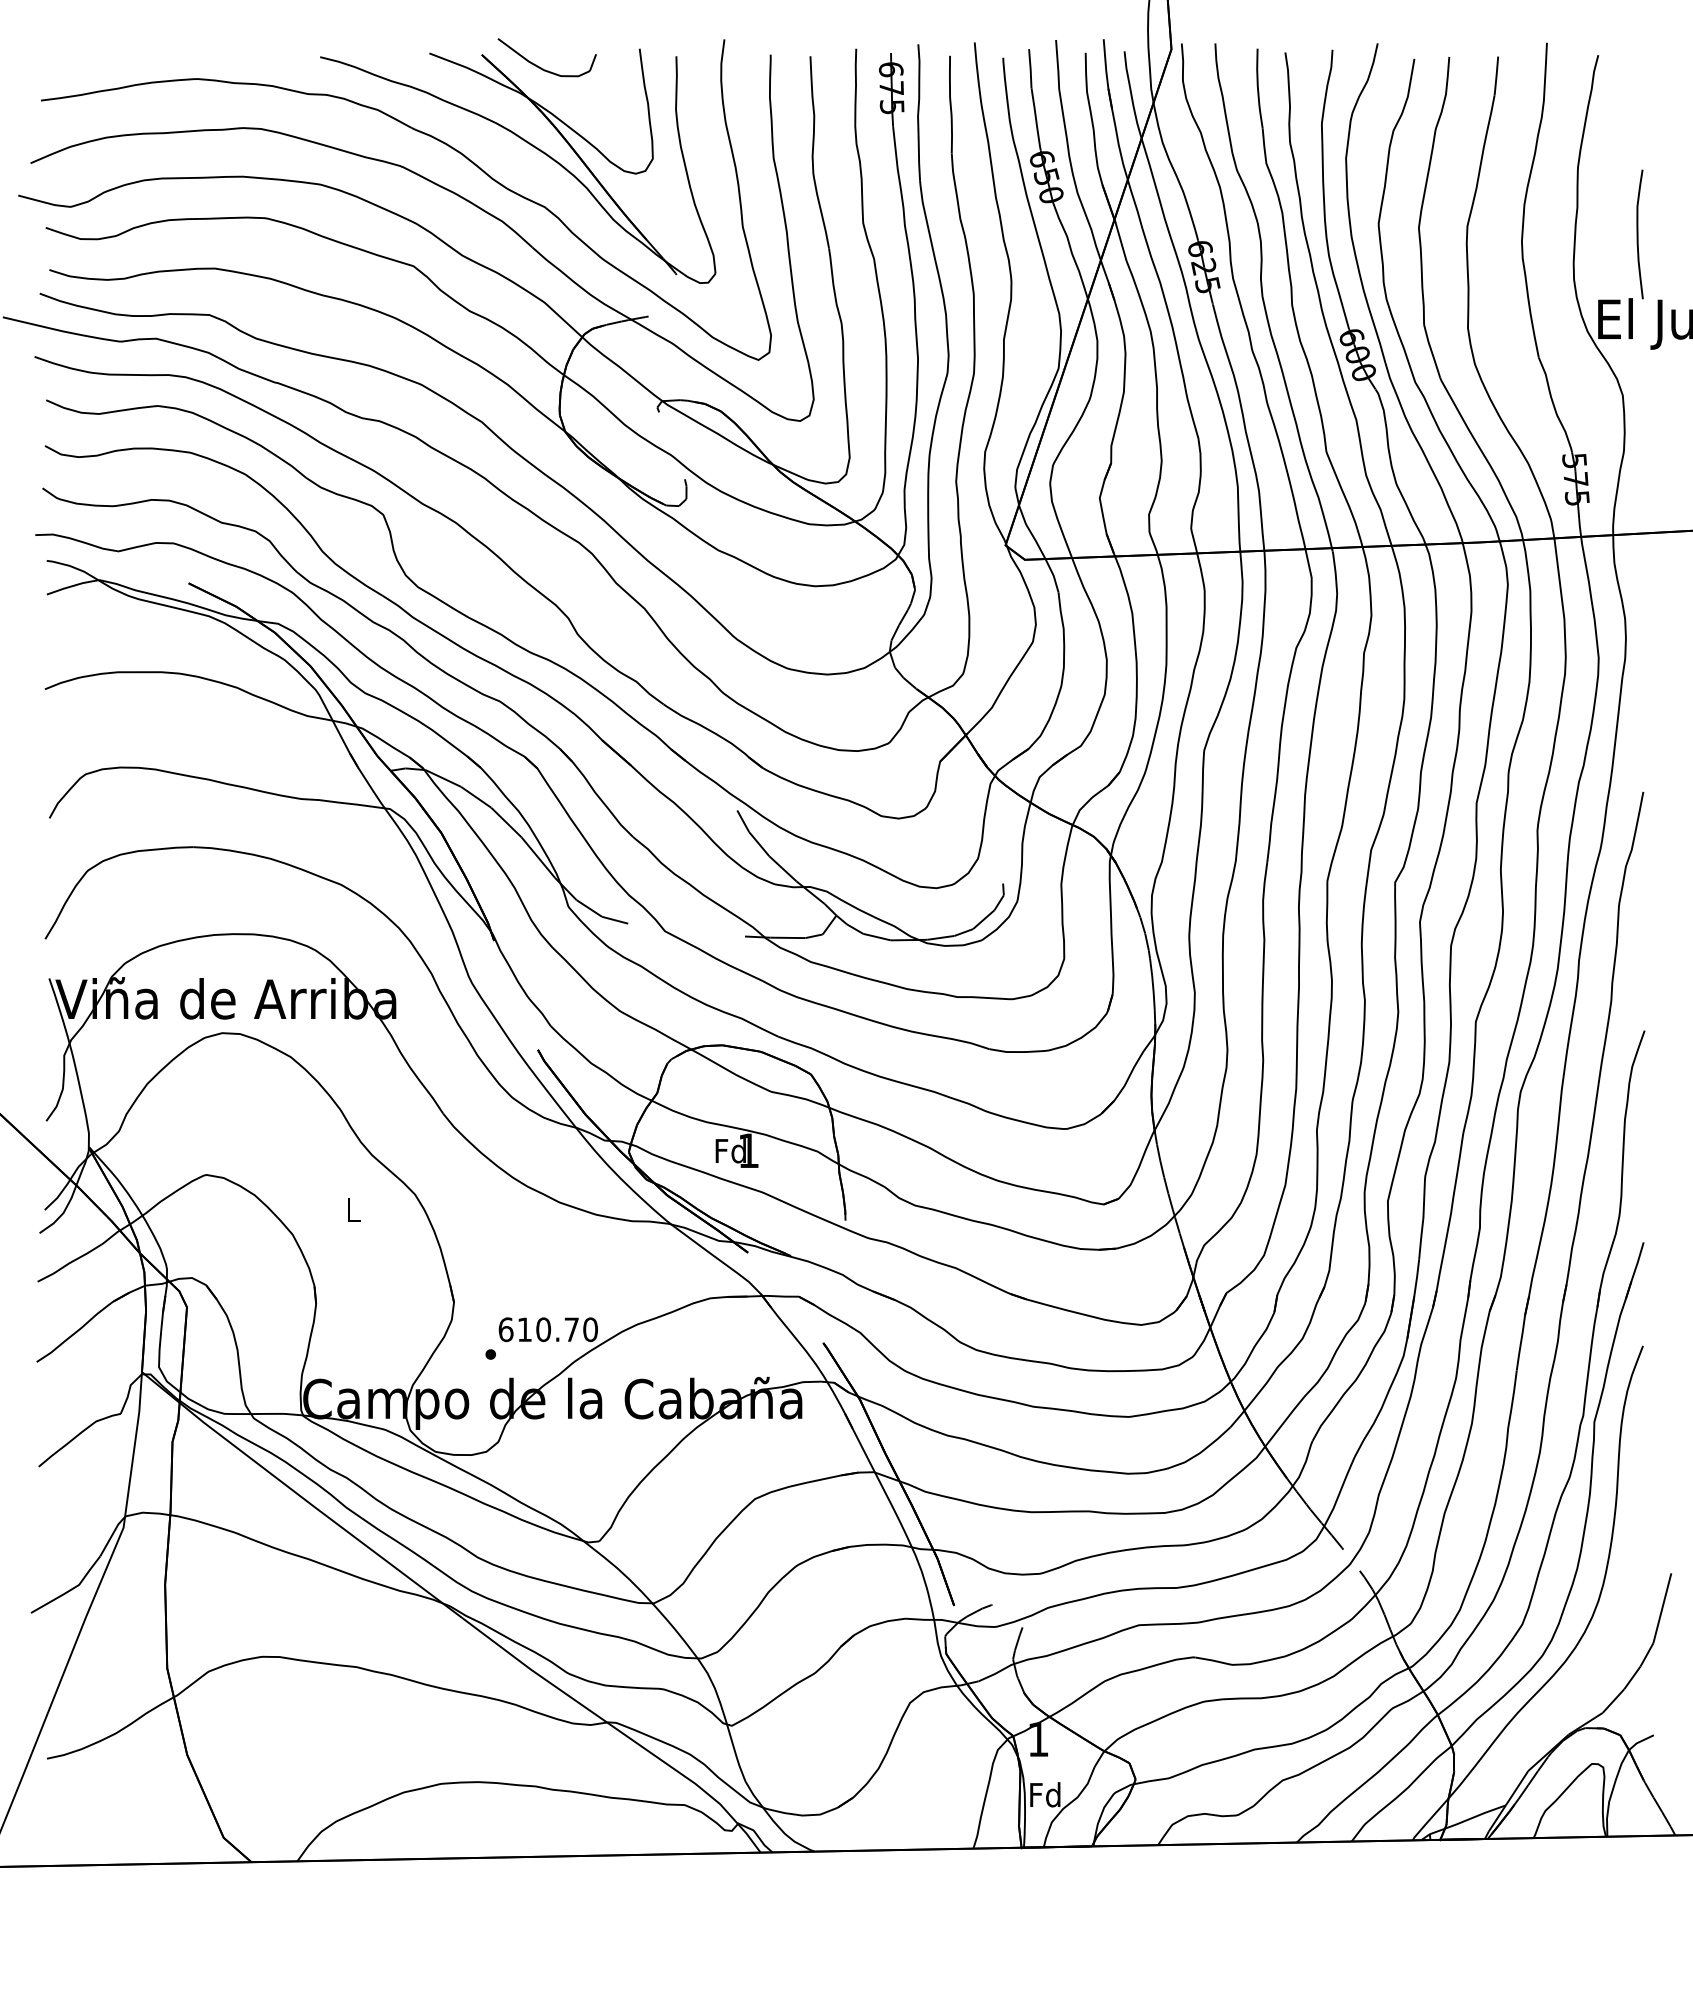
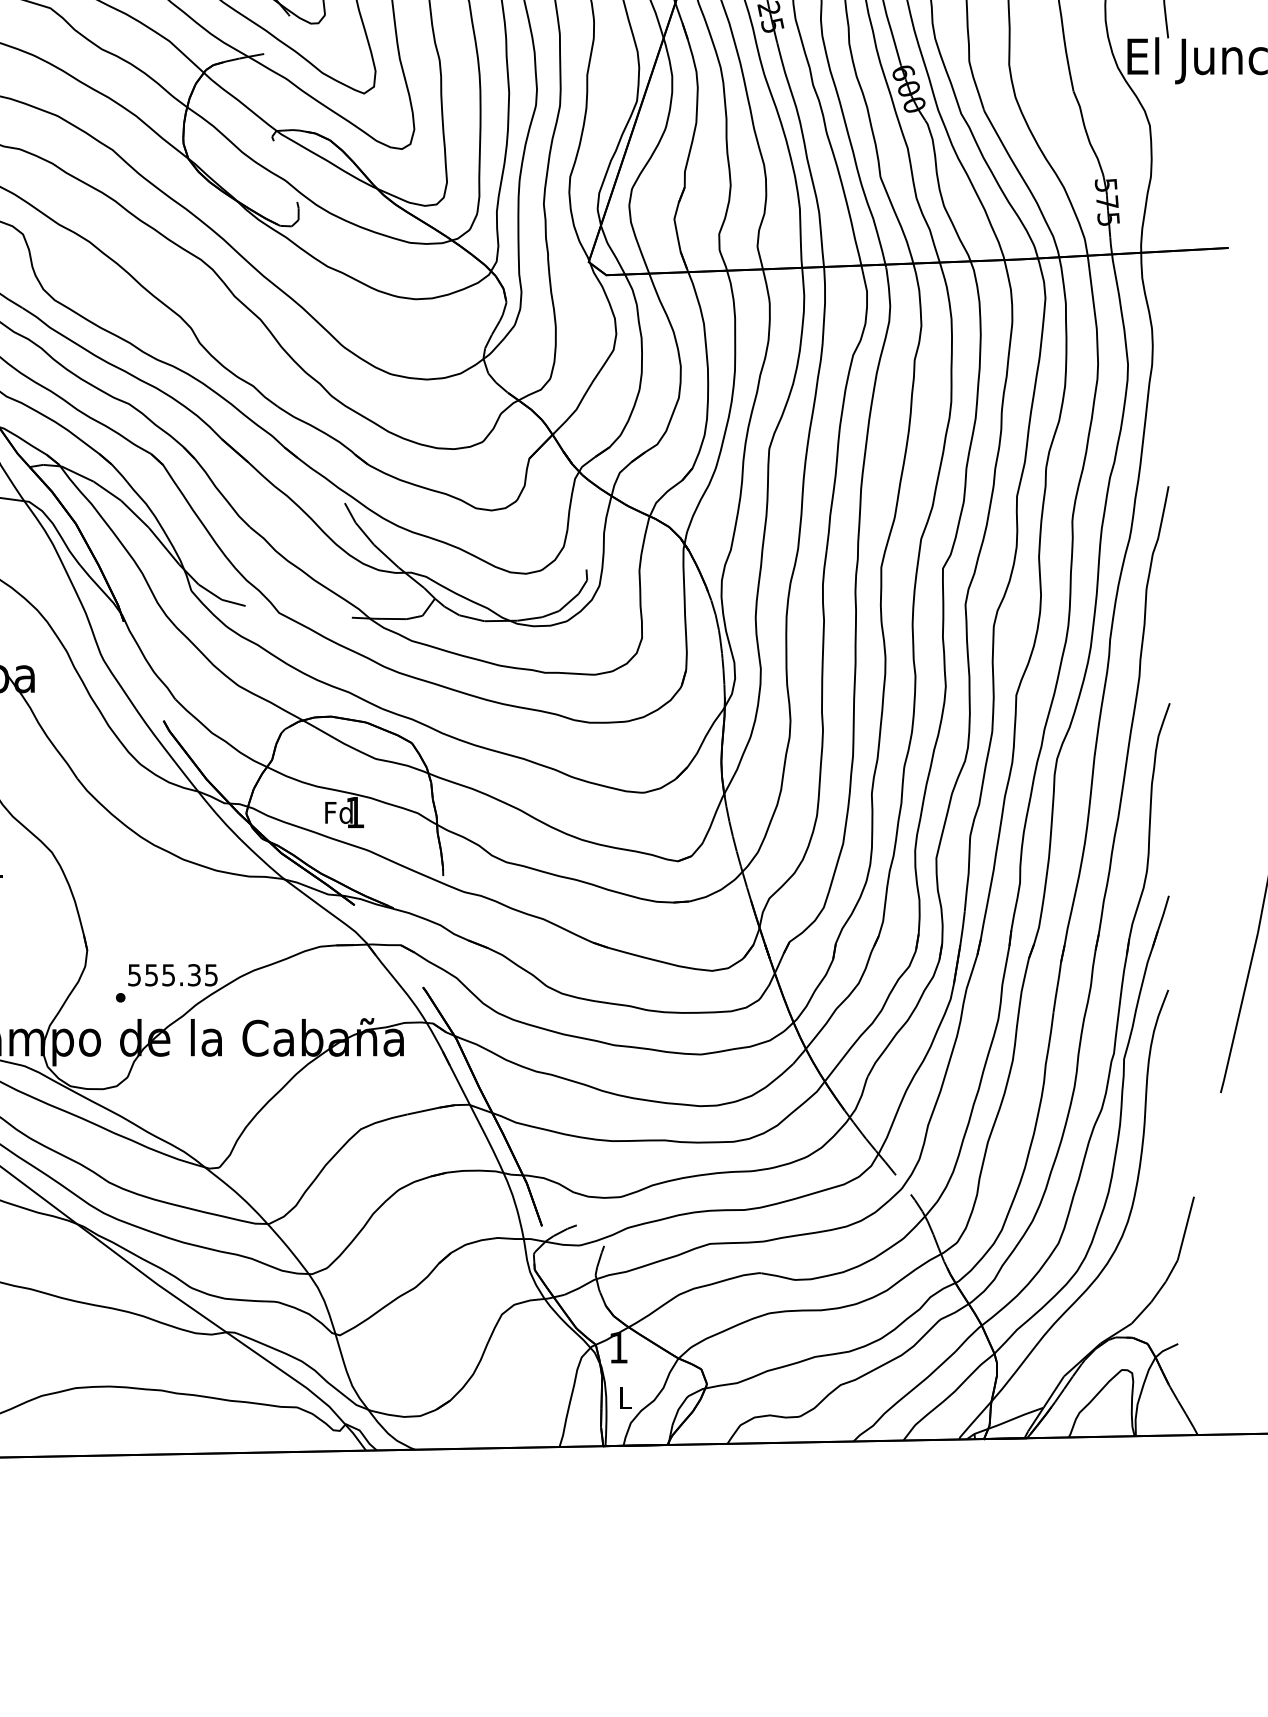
text: (547, 1329) -> (172, 975), 610.70 -> 555.35
text: (1045, 1794) -> (625, 1397), Fd -> L

